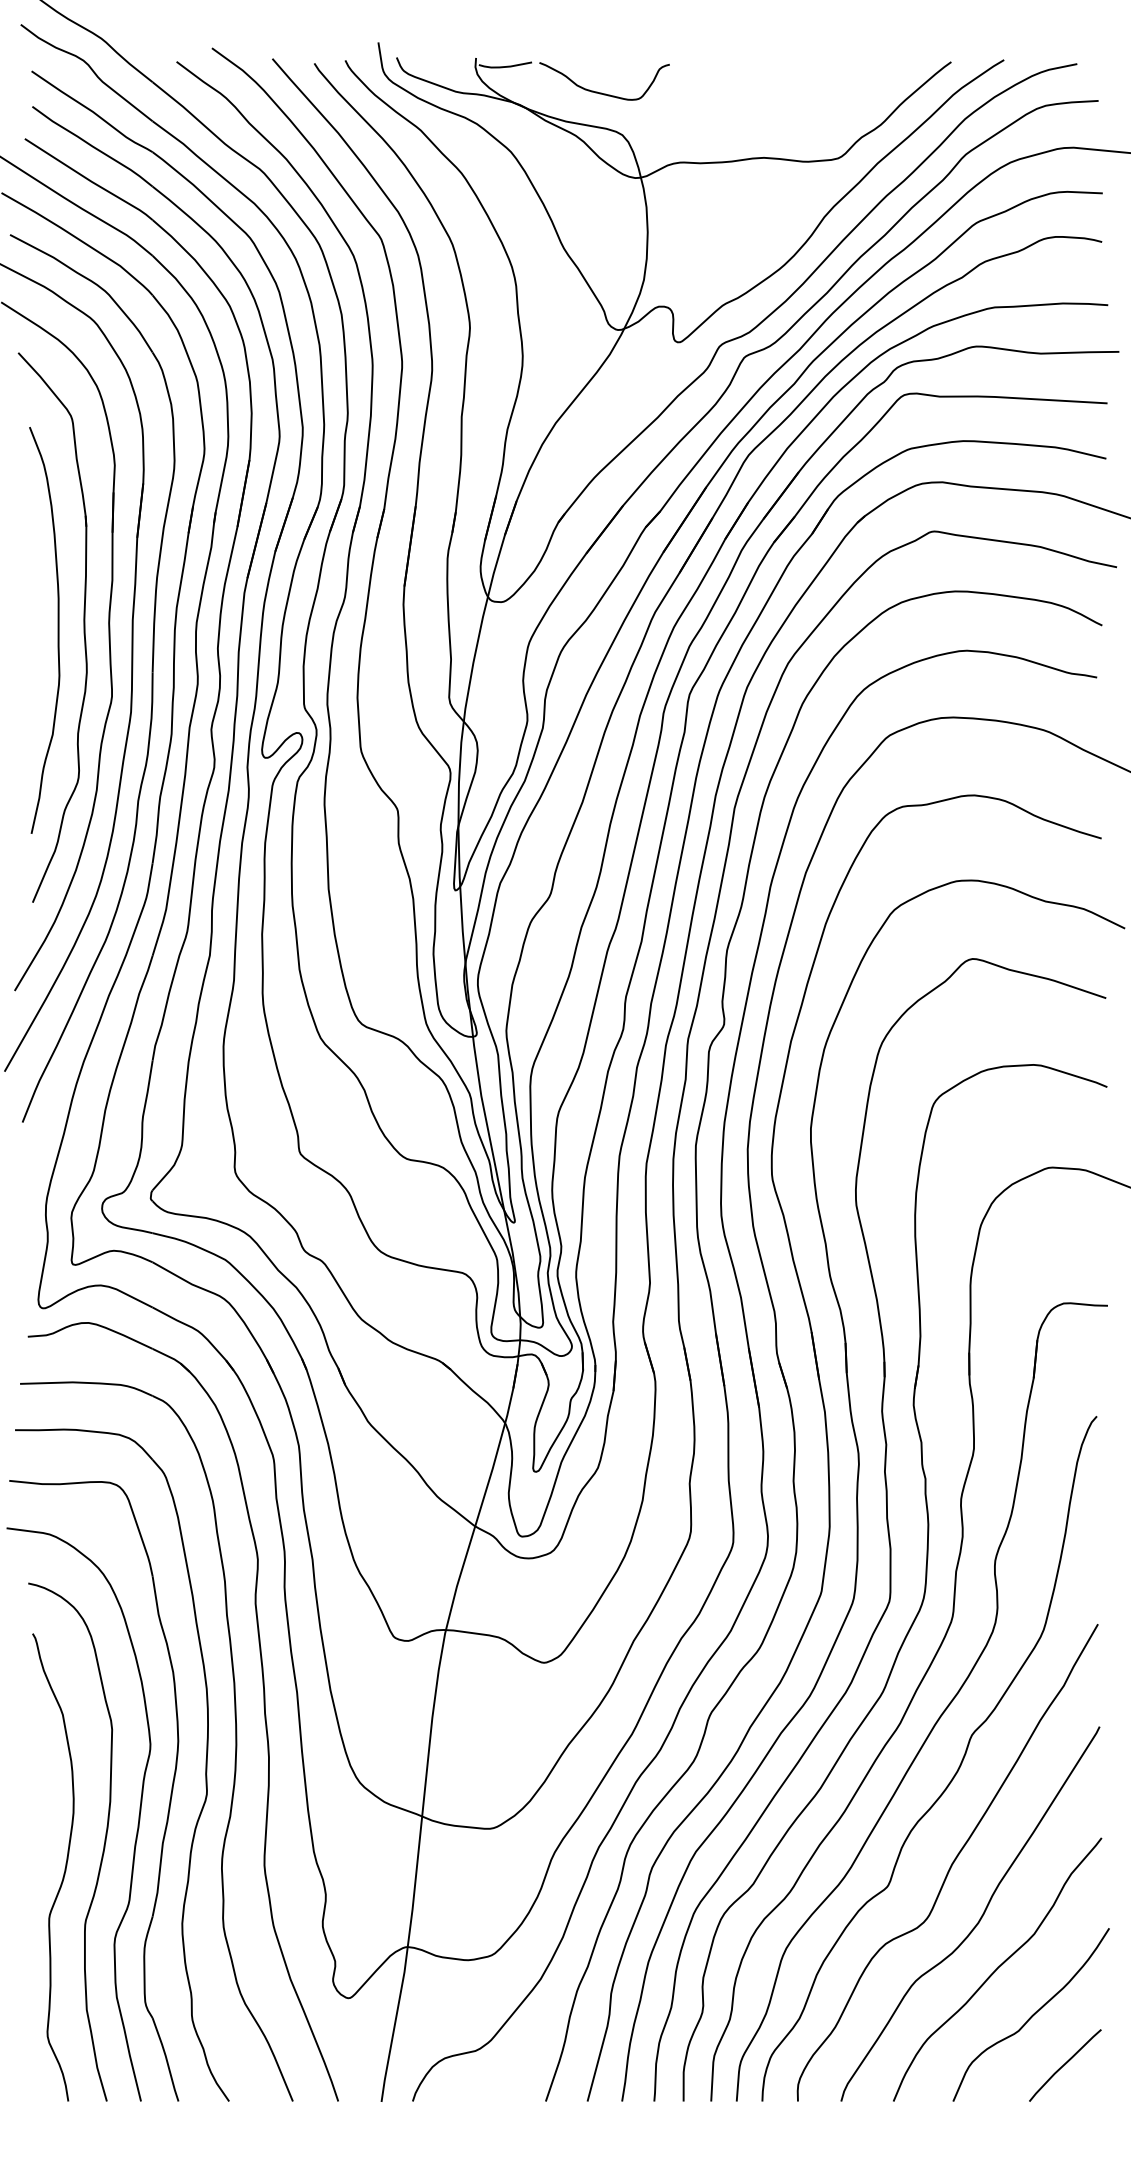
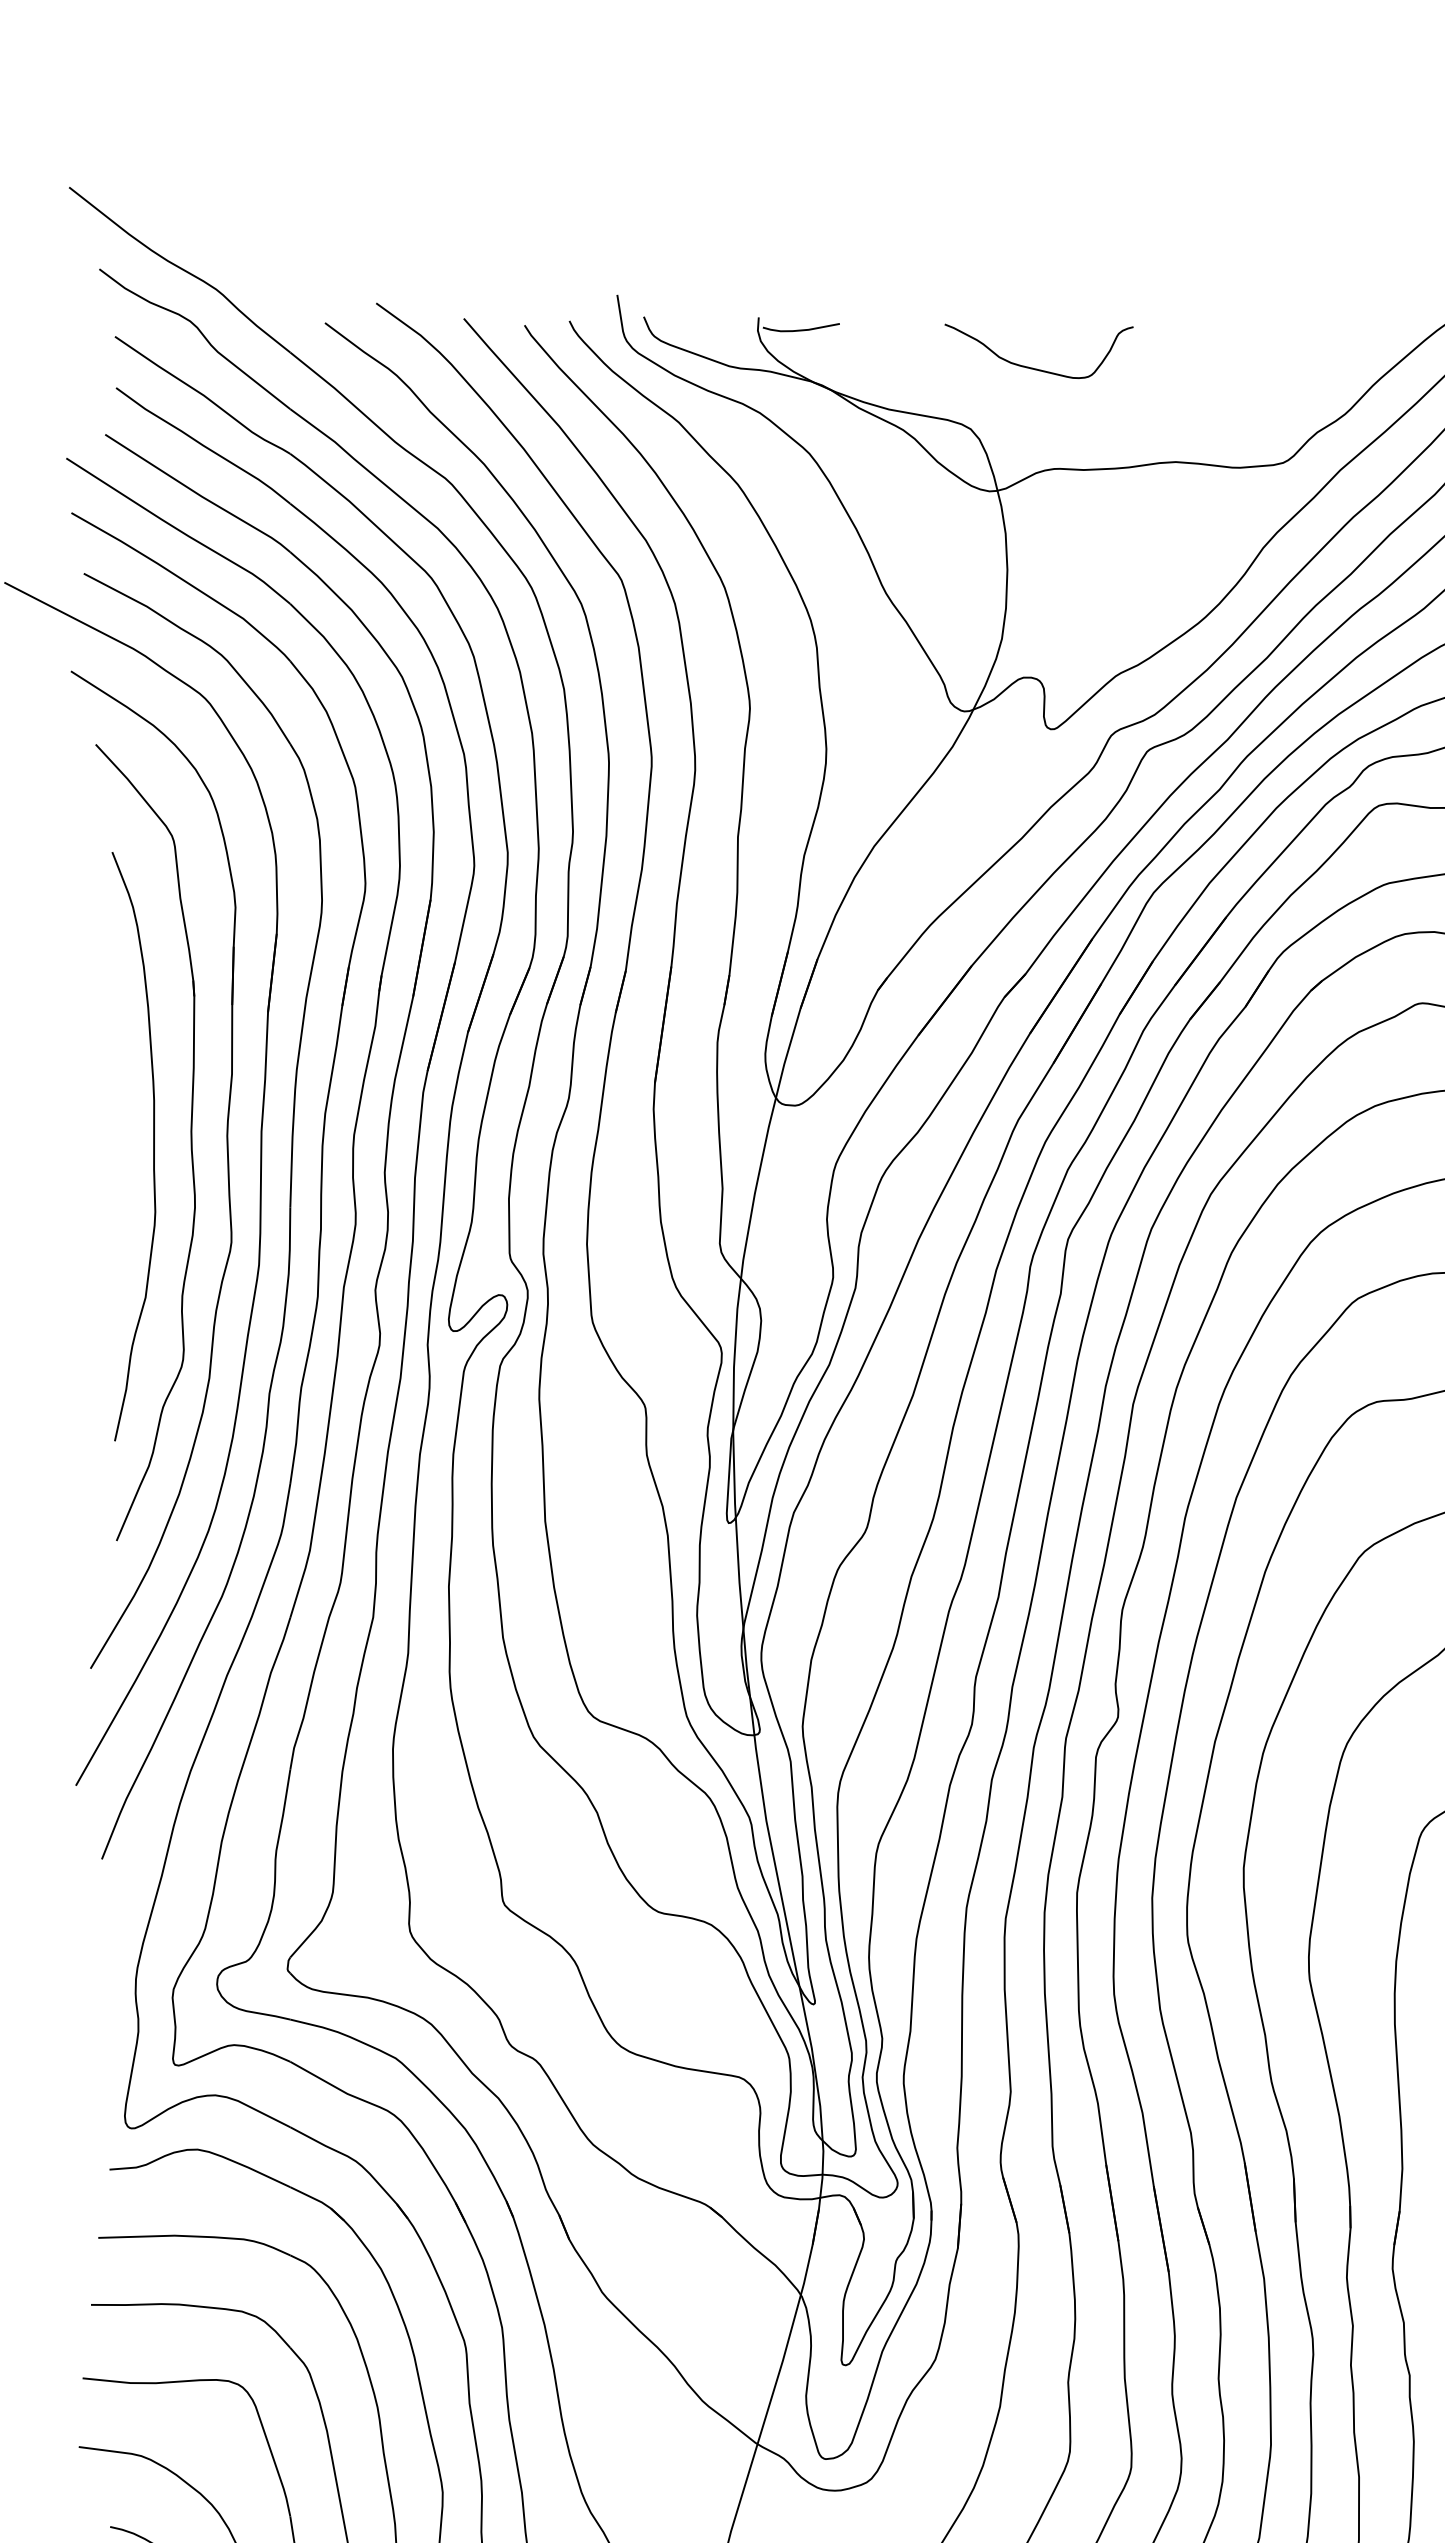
curve: (601, 92) -> (1034, 367), moved

